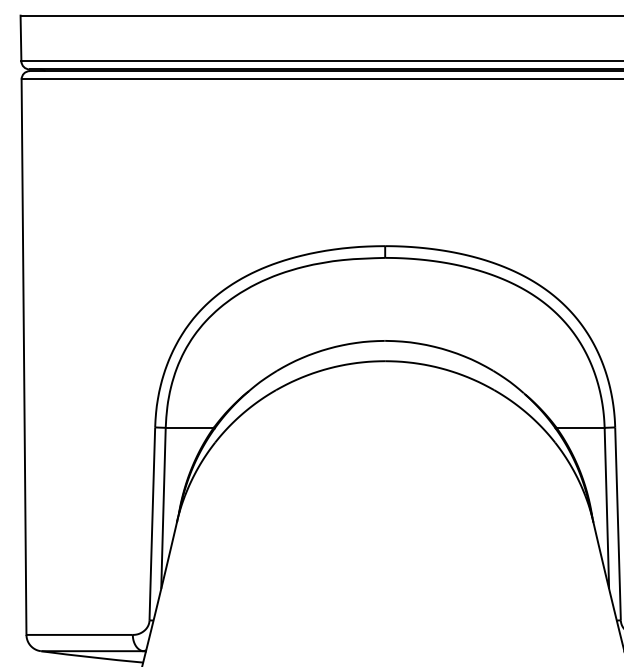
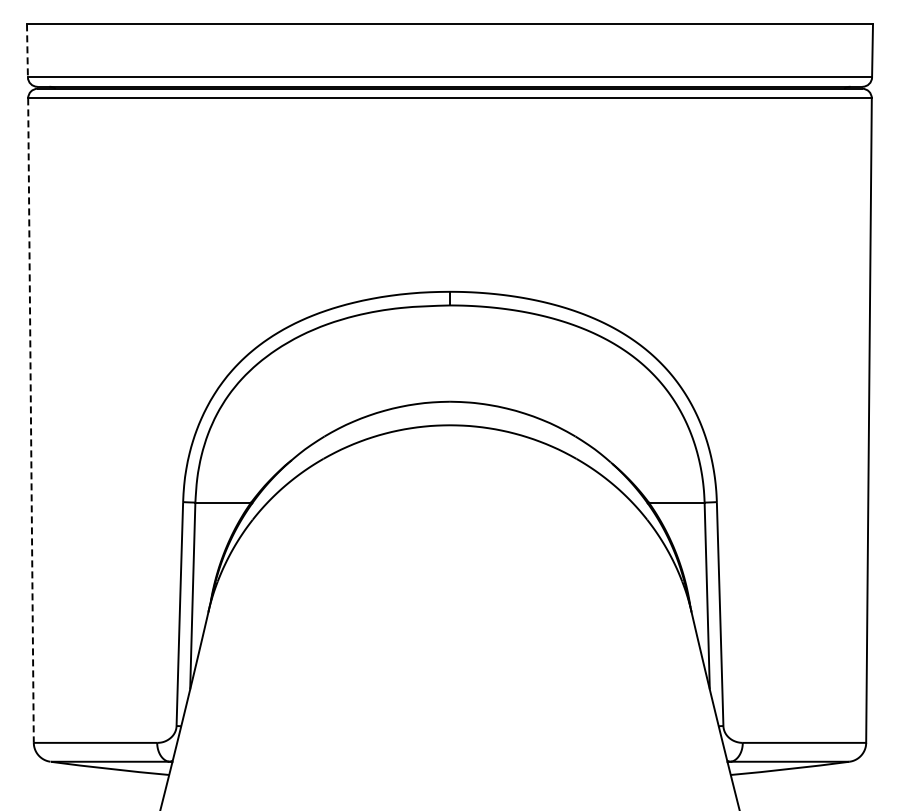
line: (21, 39) -> (27, 51), solid -> dashed
line: (24, 357) -> (31, 421), solid -> dashed

